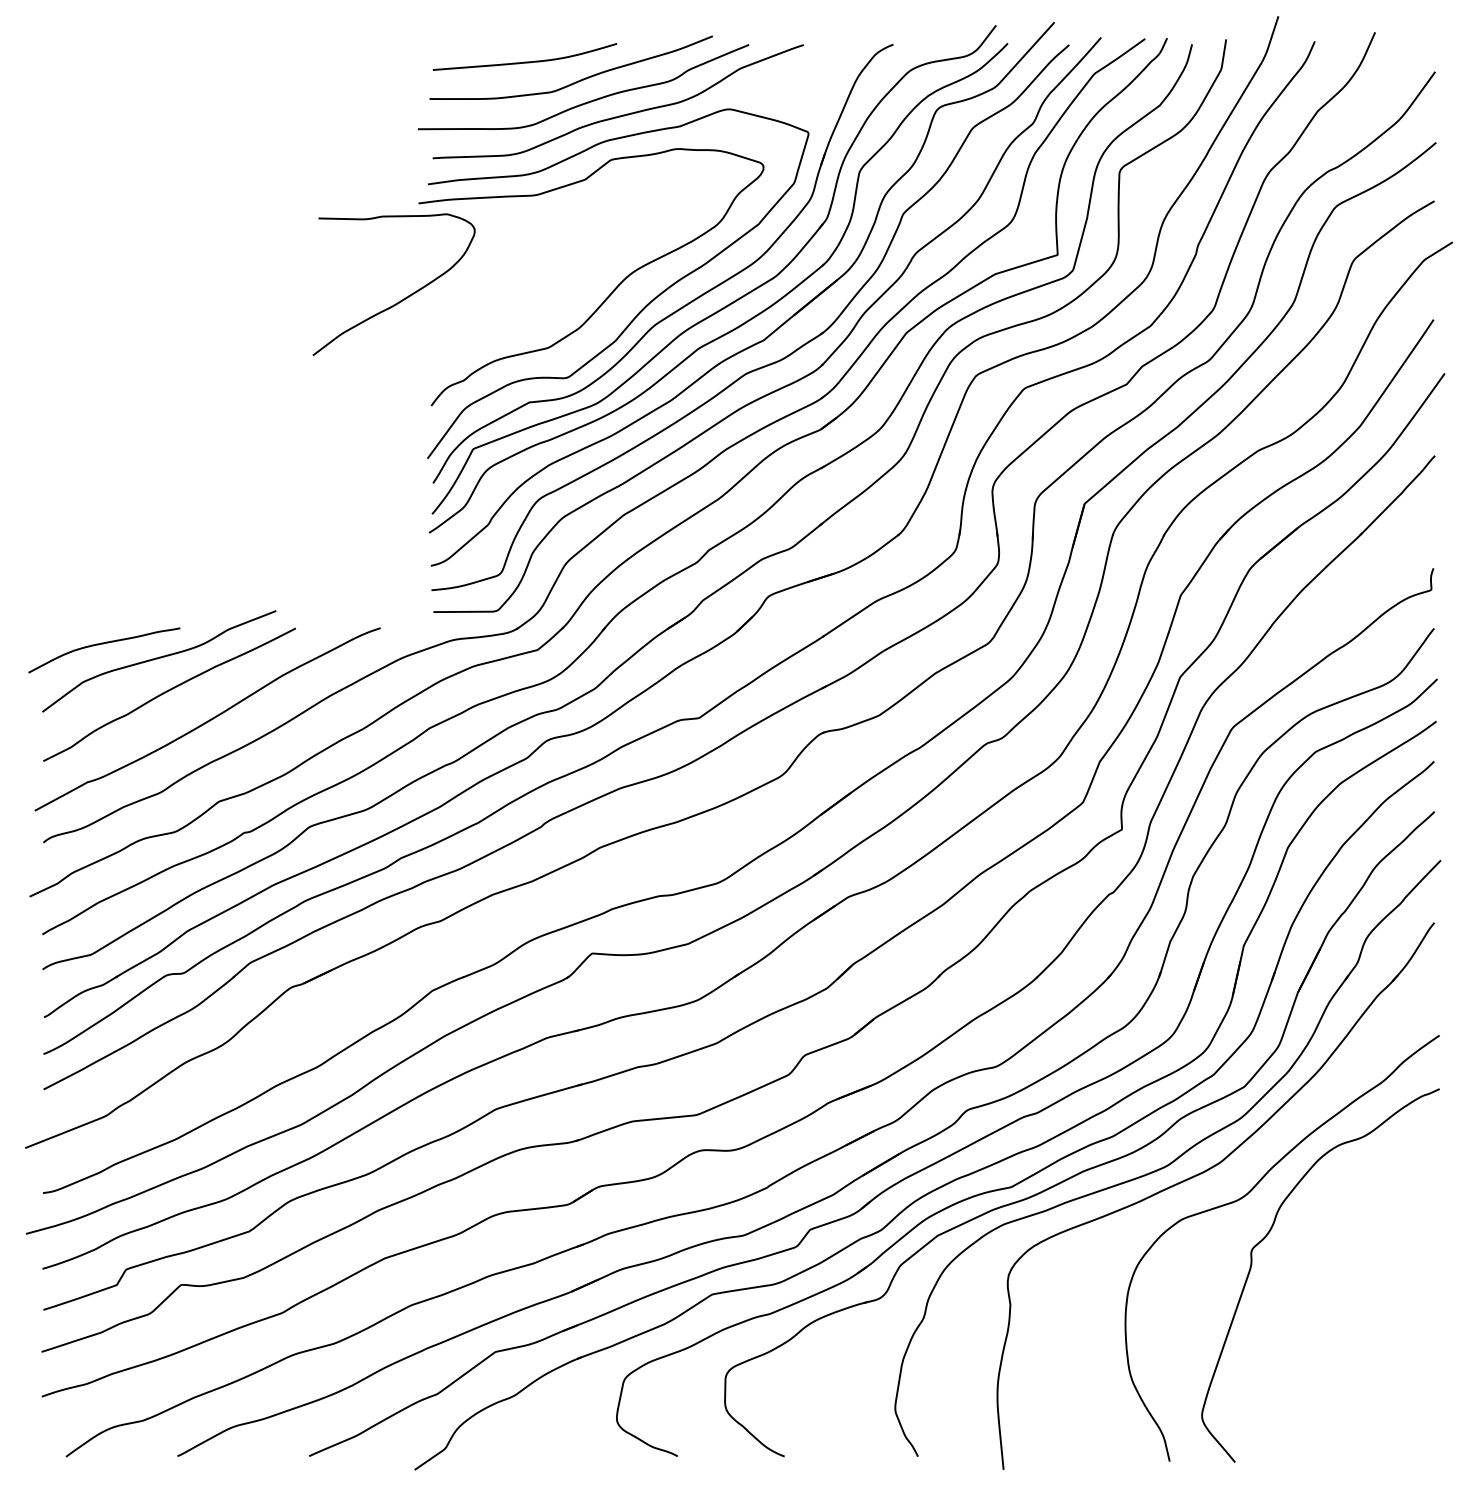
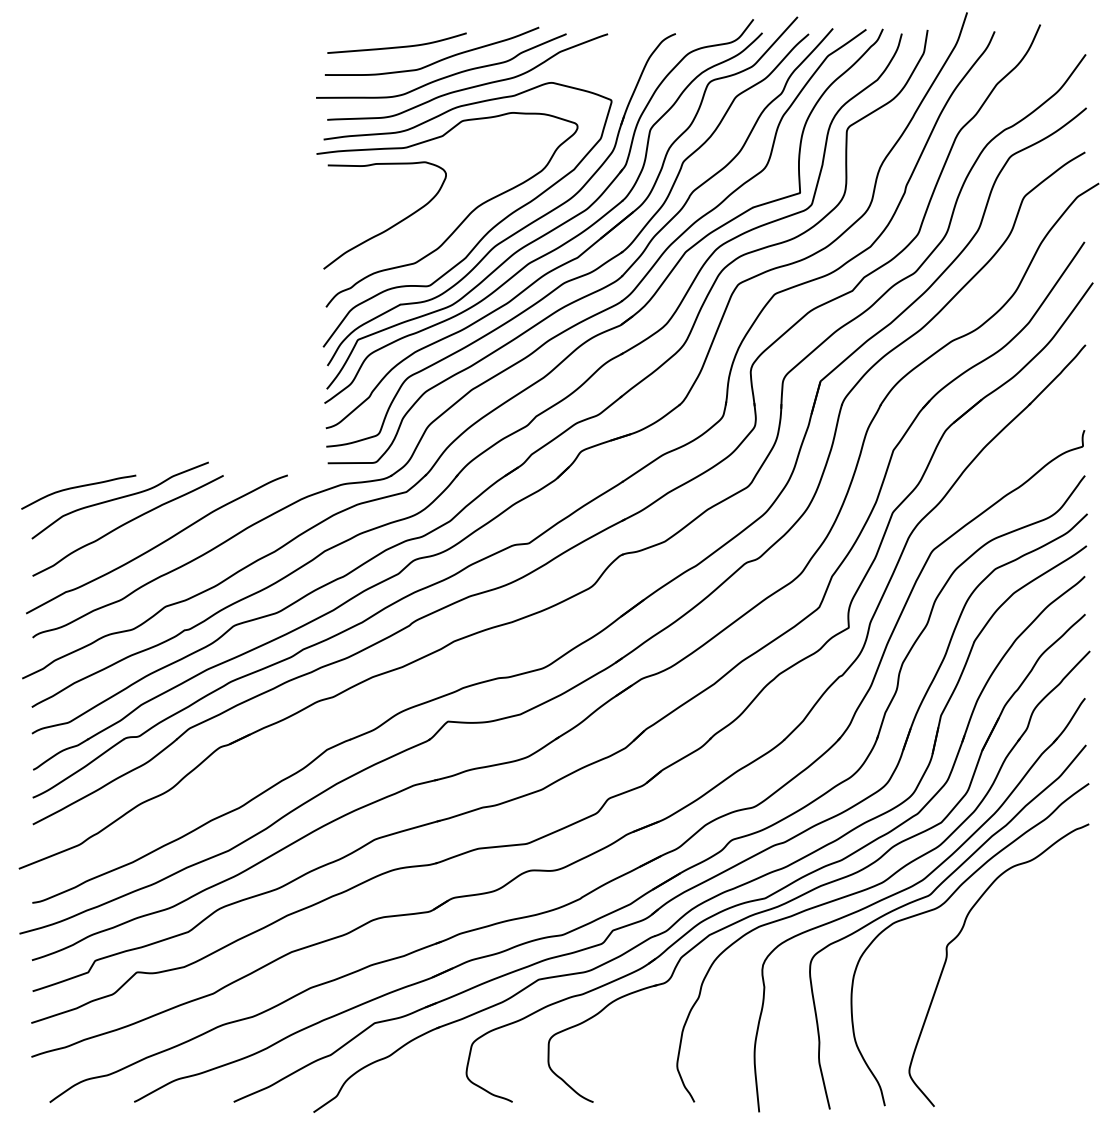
curve: (403, 298) -> (392, 225), moved
curve: (1228, 1184) -> (929, 896), added

